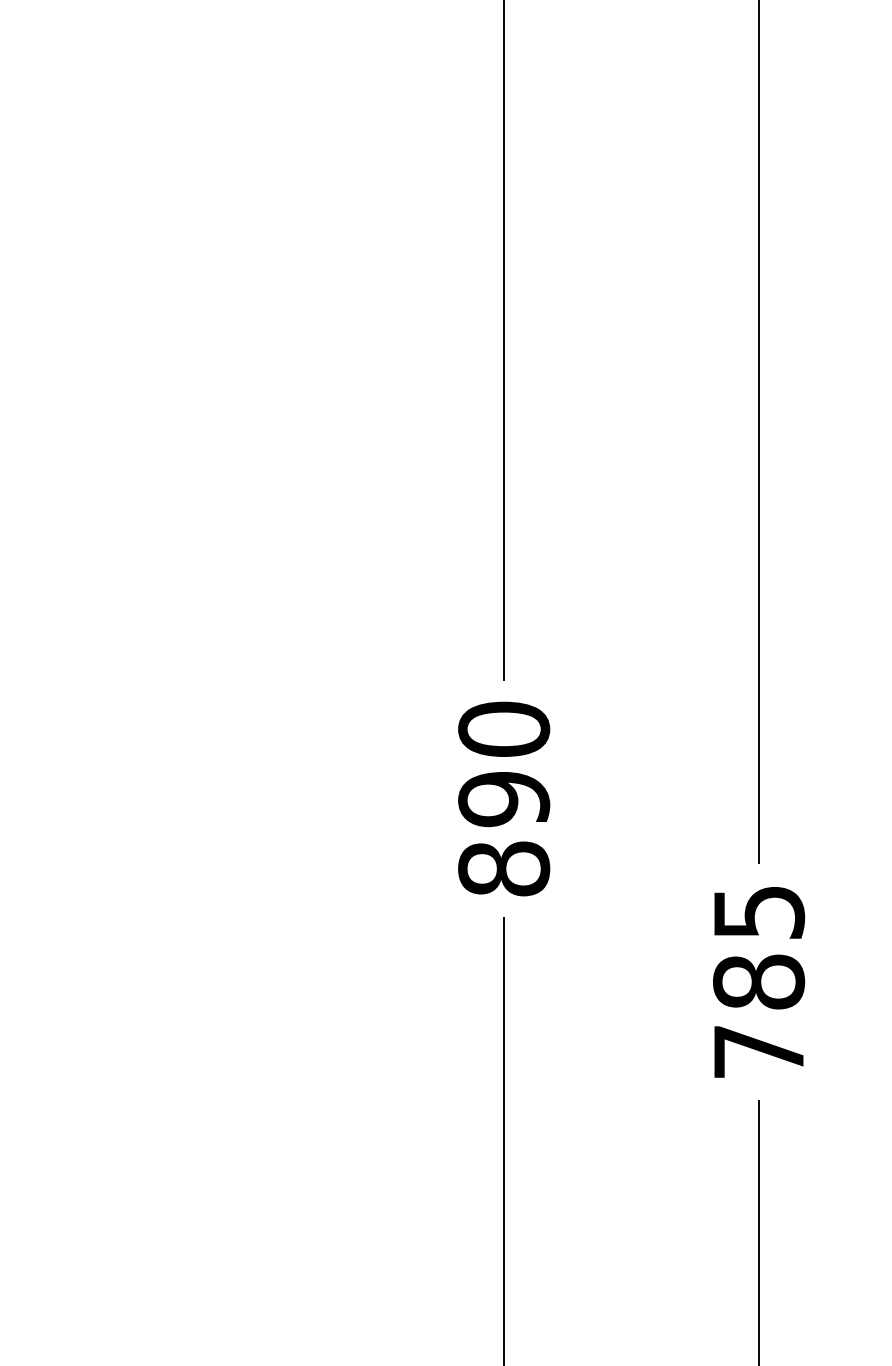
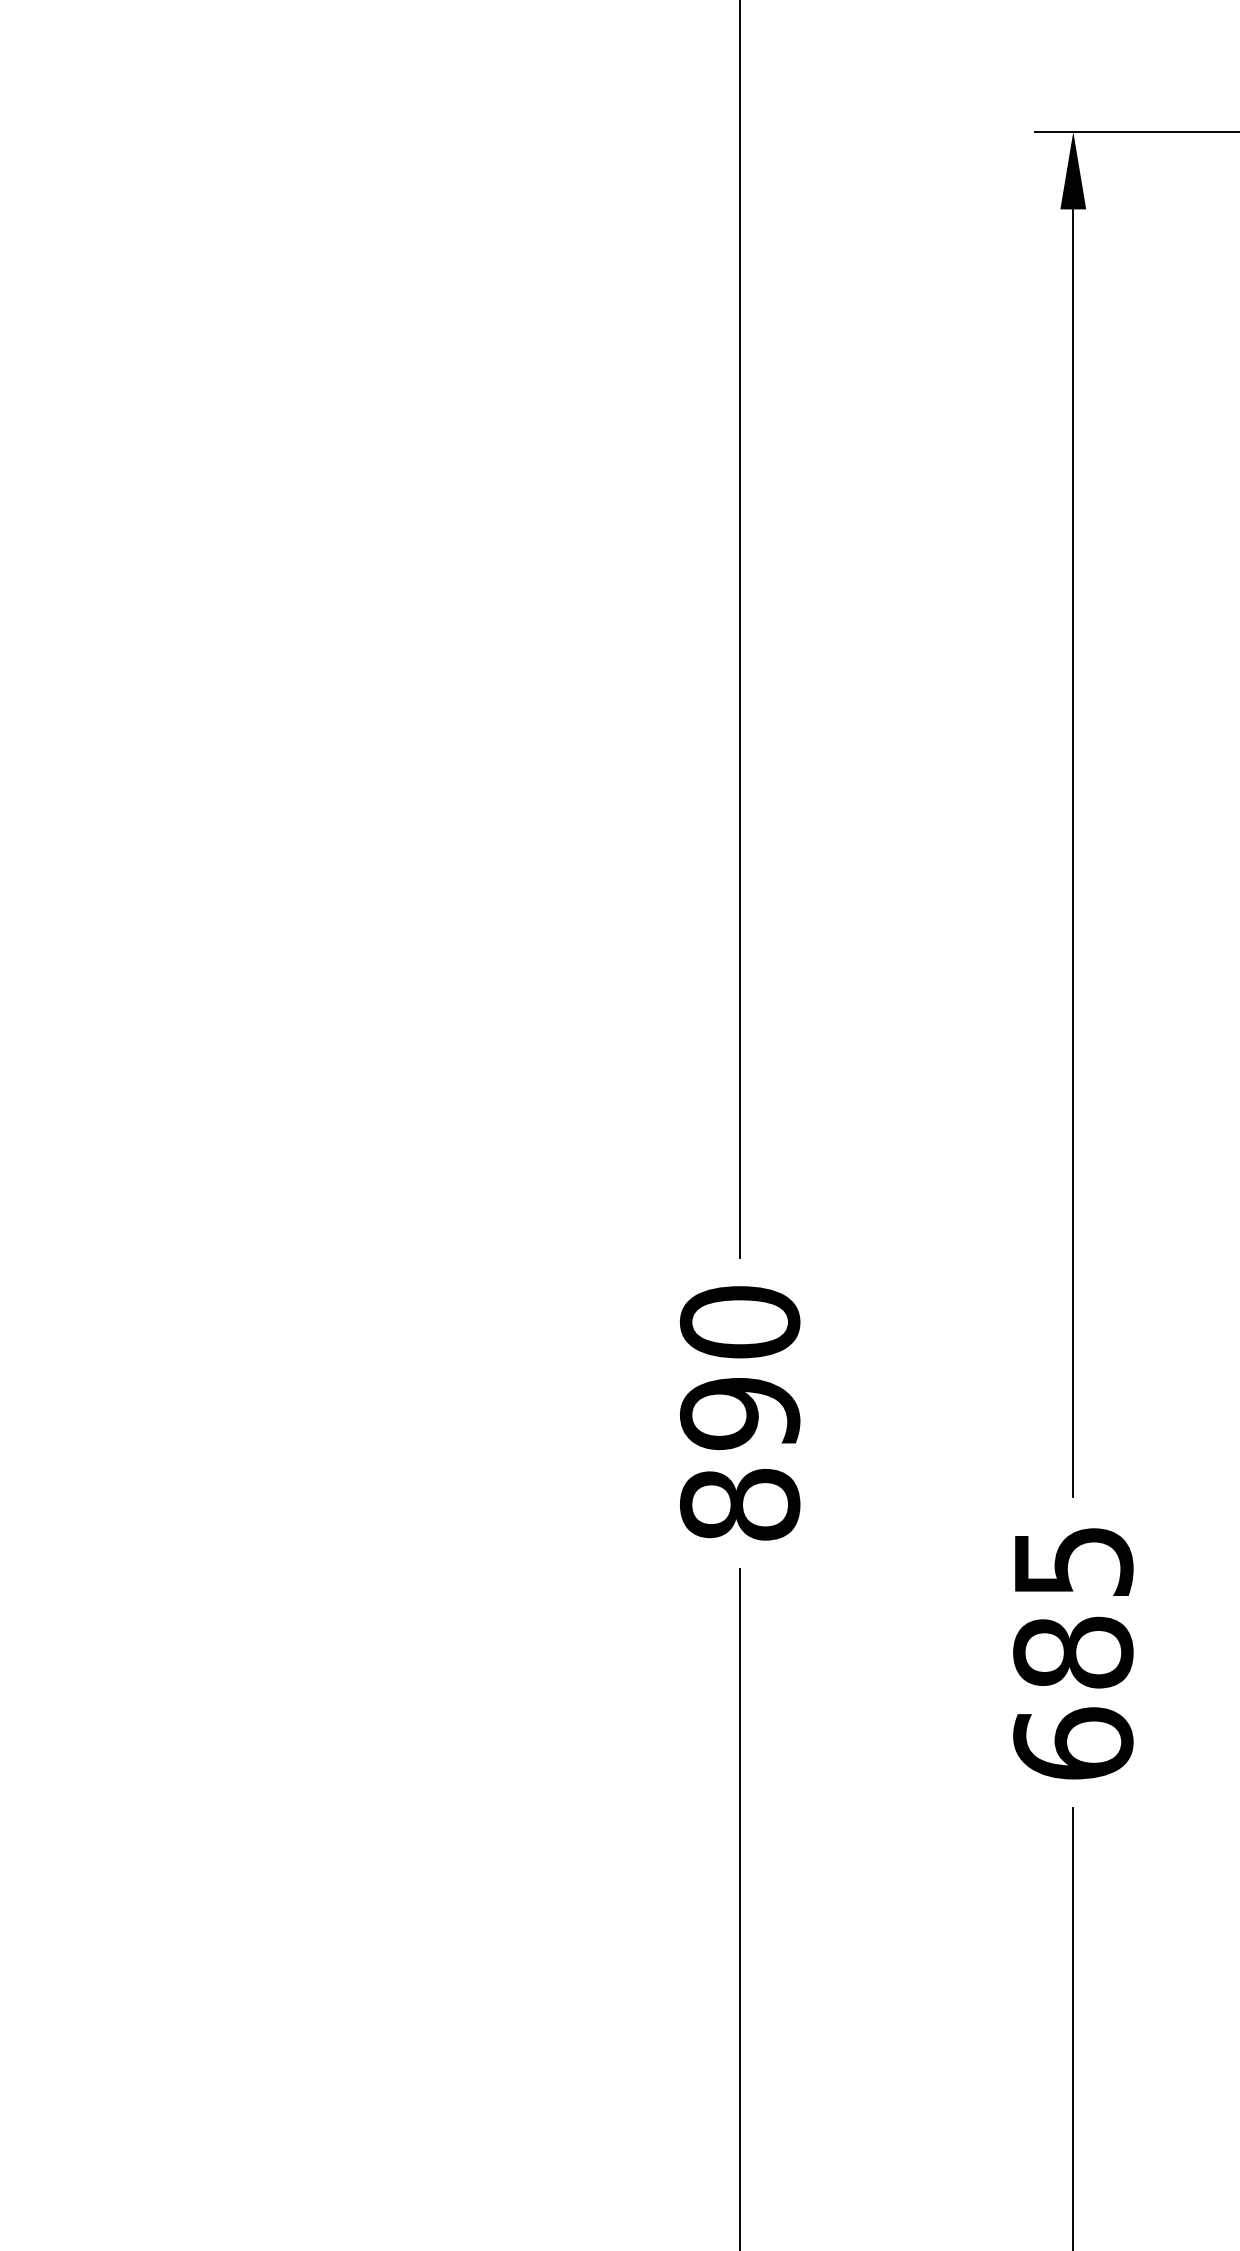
text: (759, 1051) -> (1073, 1743), 785 -> 685

